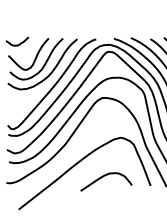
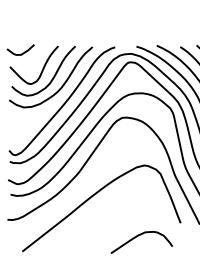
curve: (103, 177) -> (138, 237), moved

